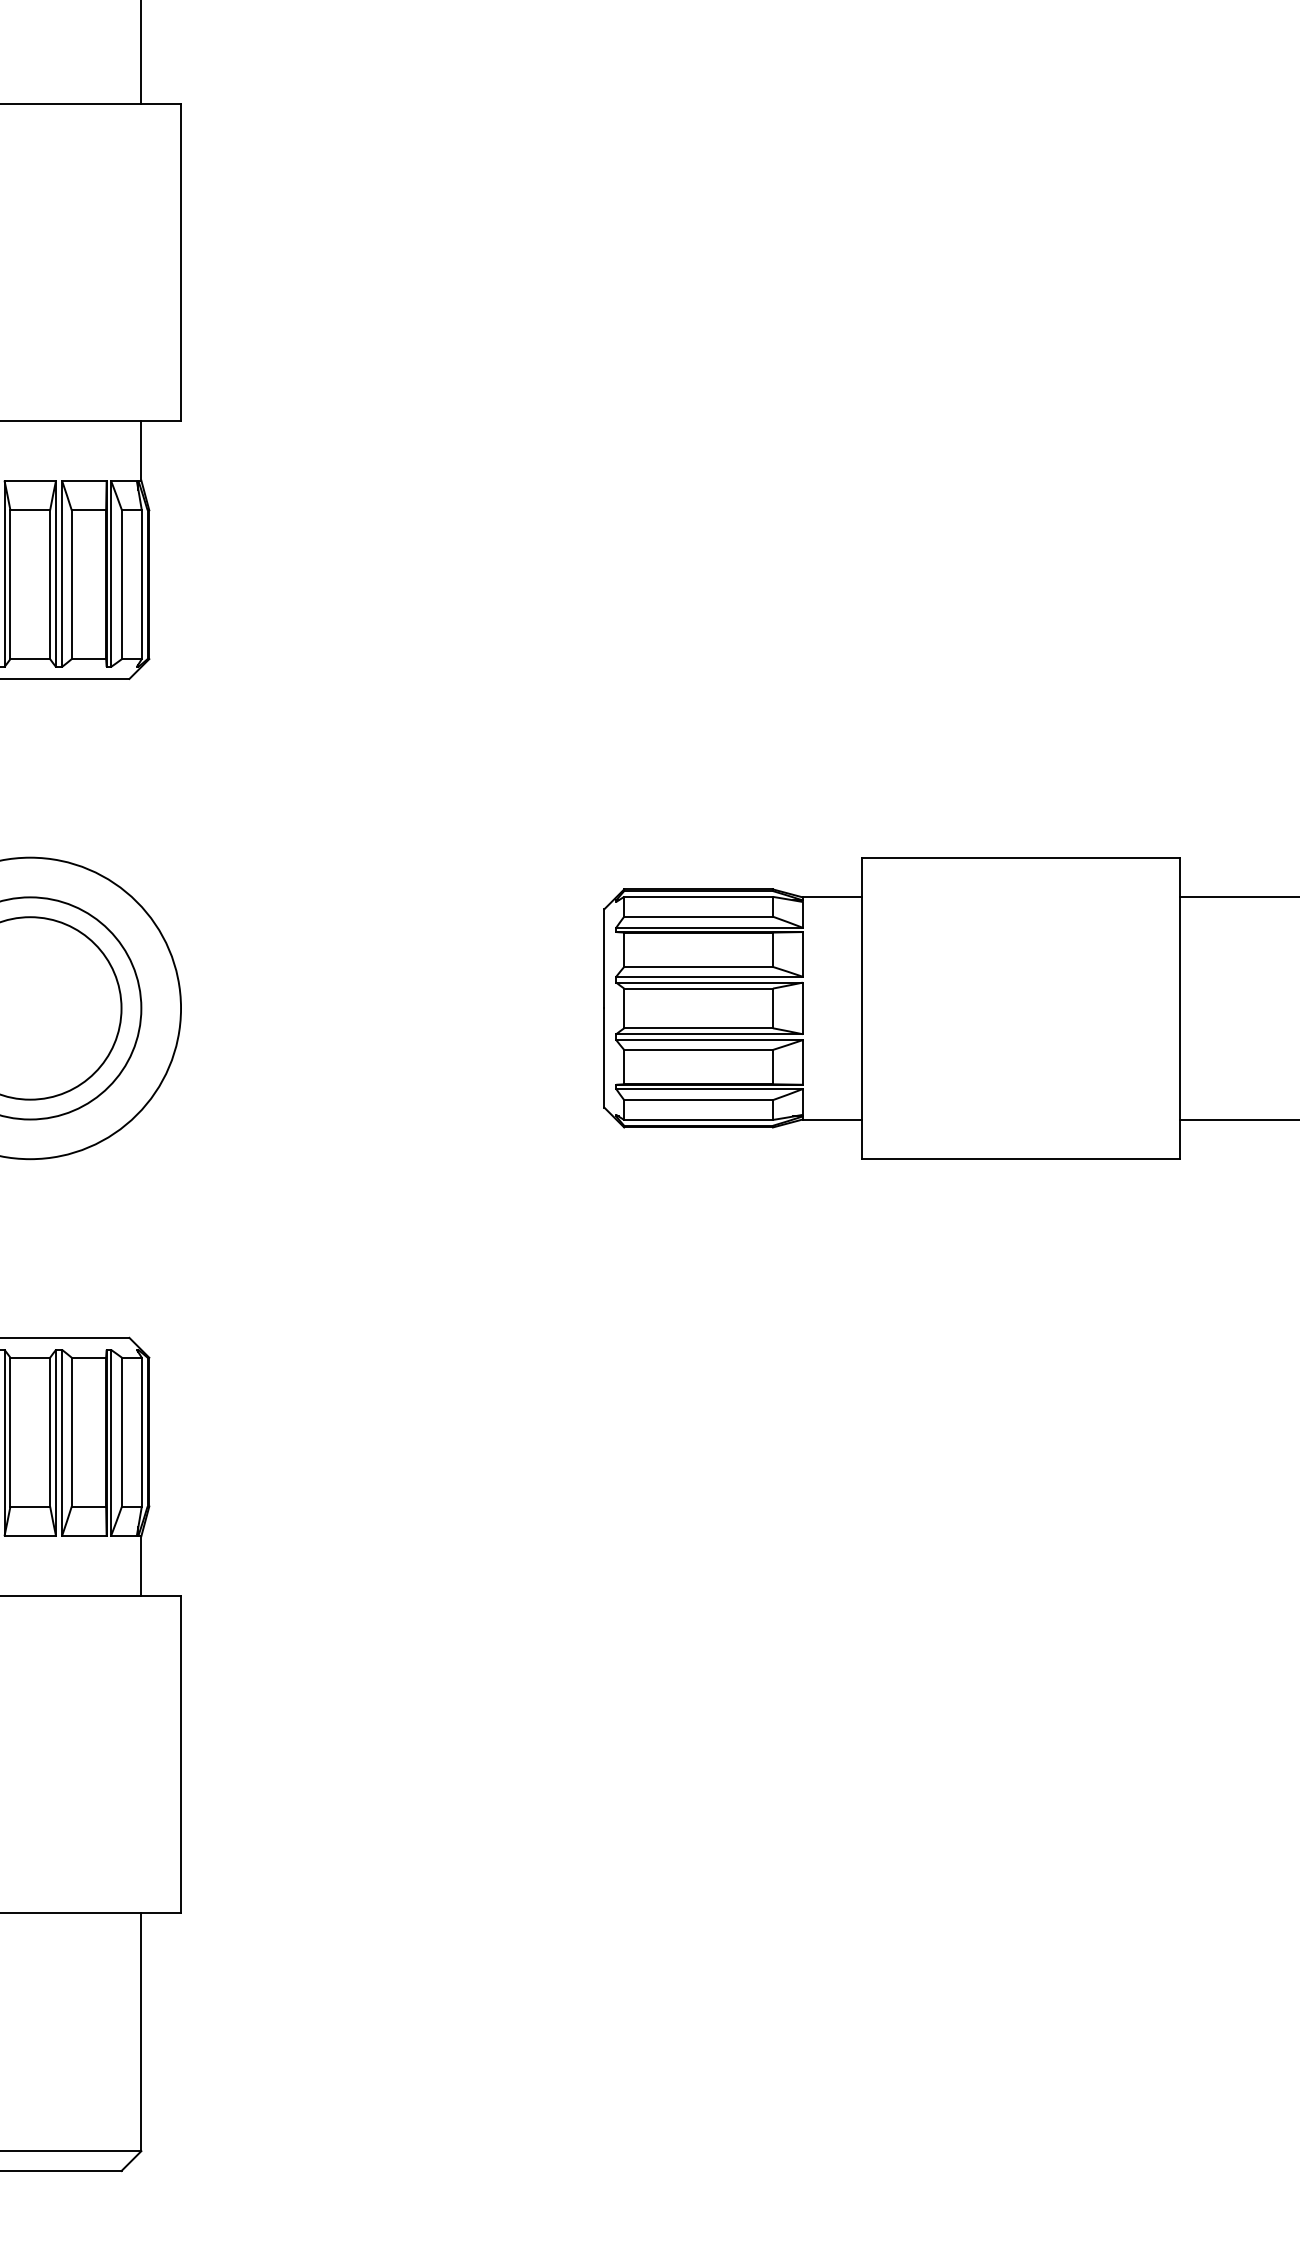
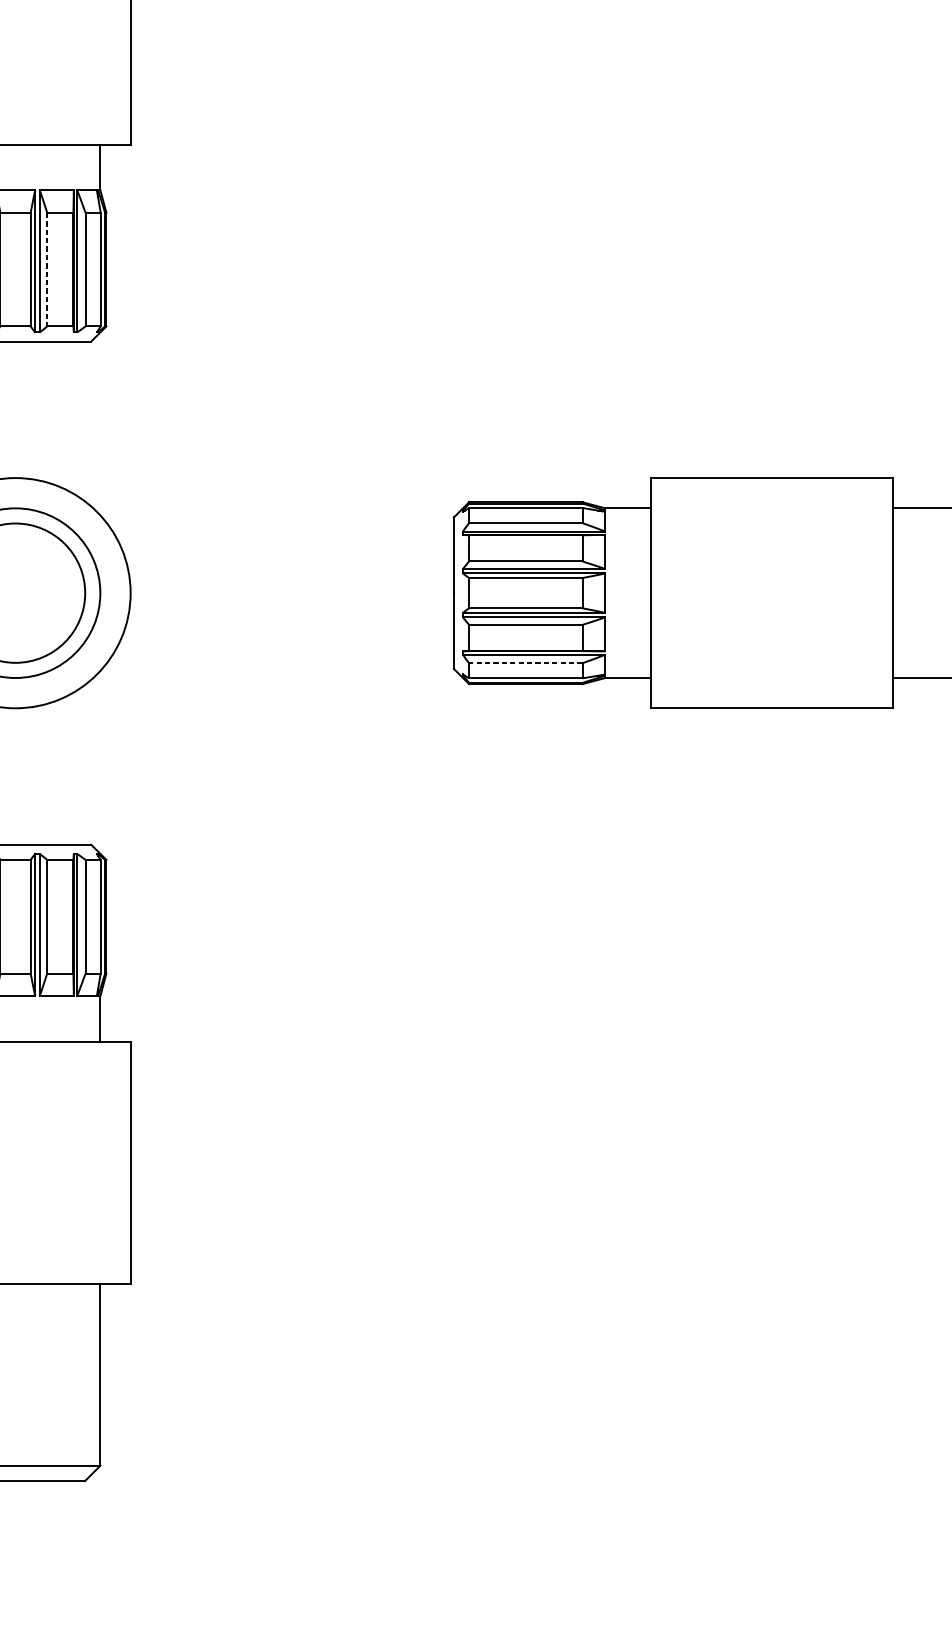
line: (71, 585) -> (47, 270), solid -> dashed
line: (698, 1100) -> (525, 663), solid -> dashed

